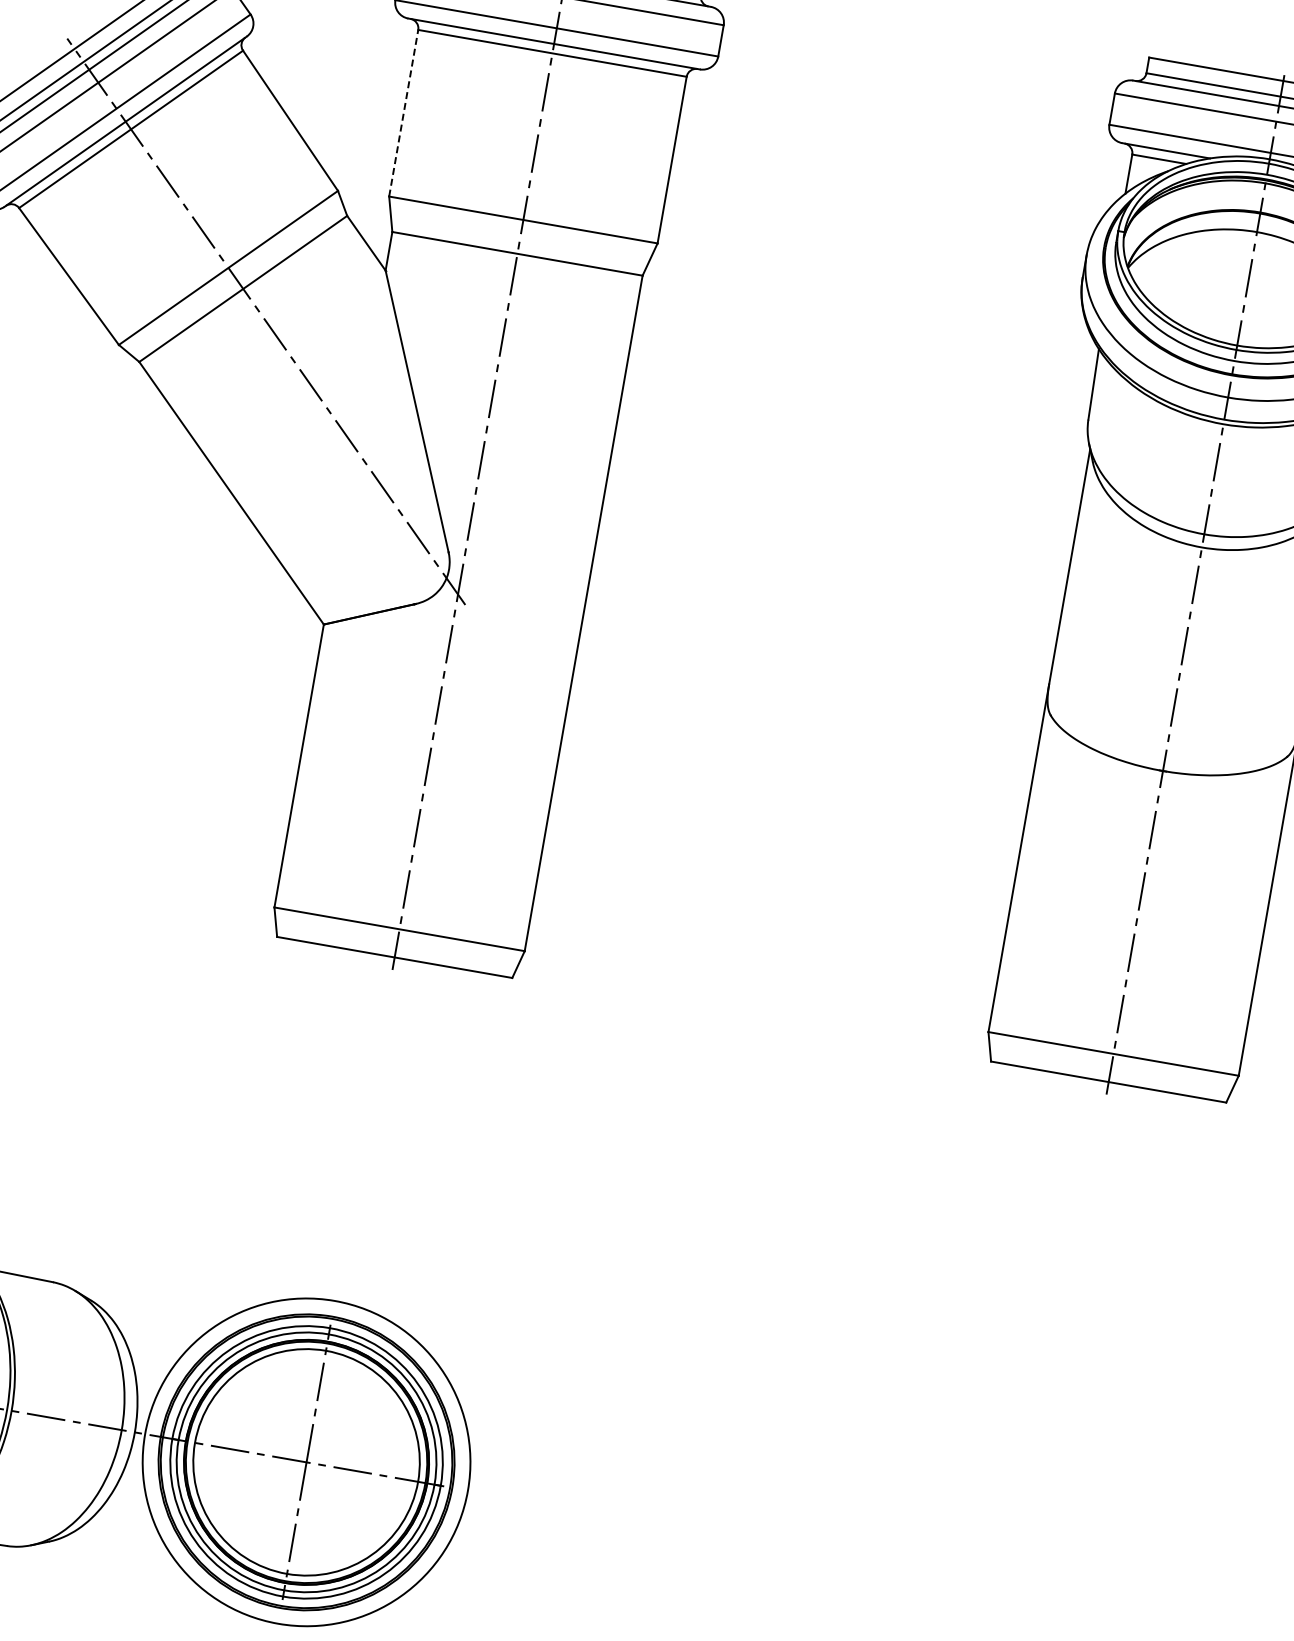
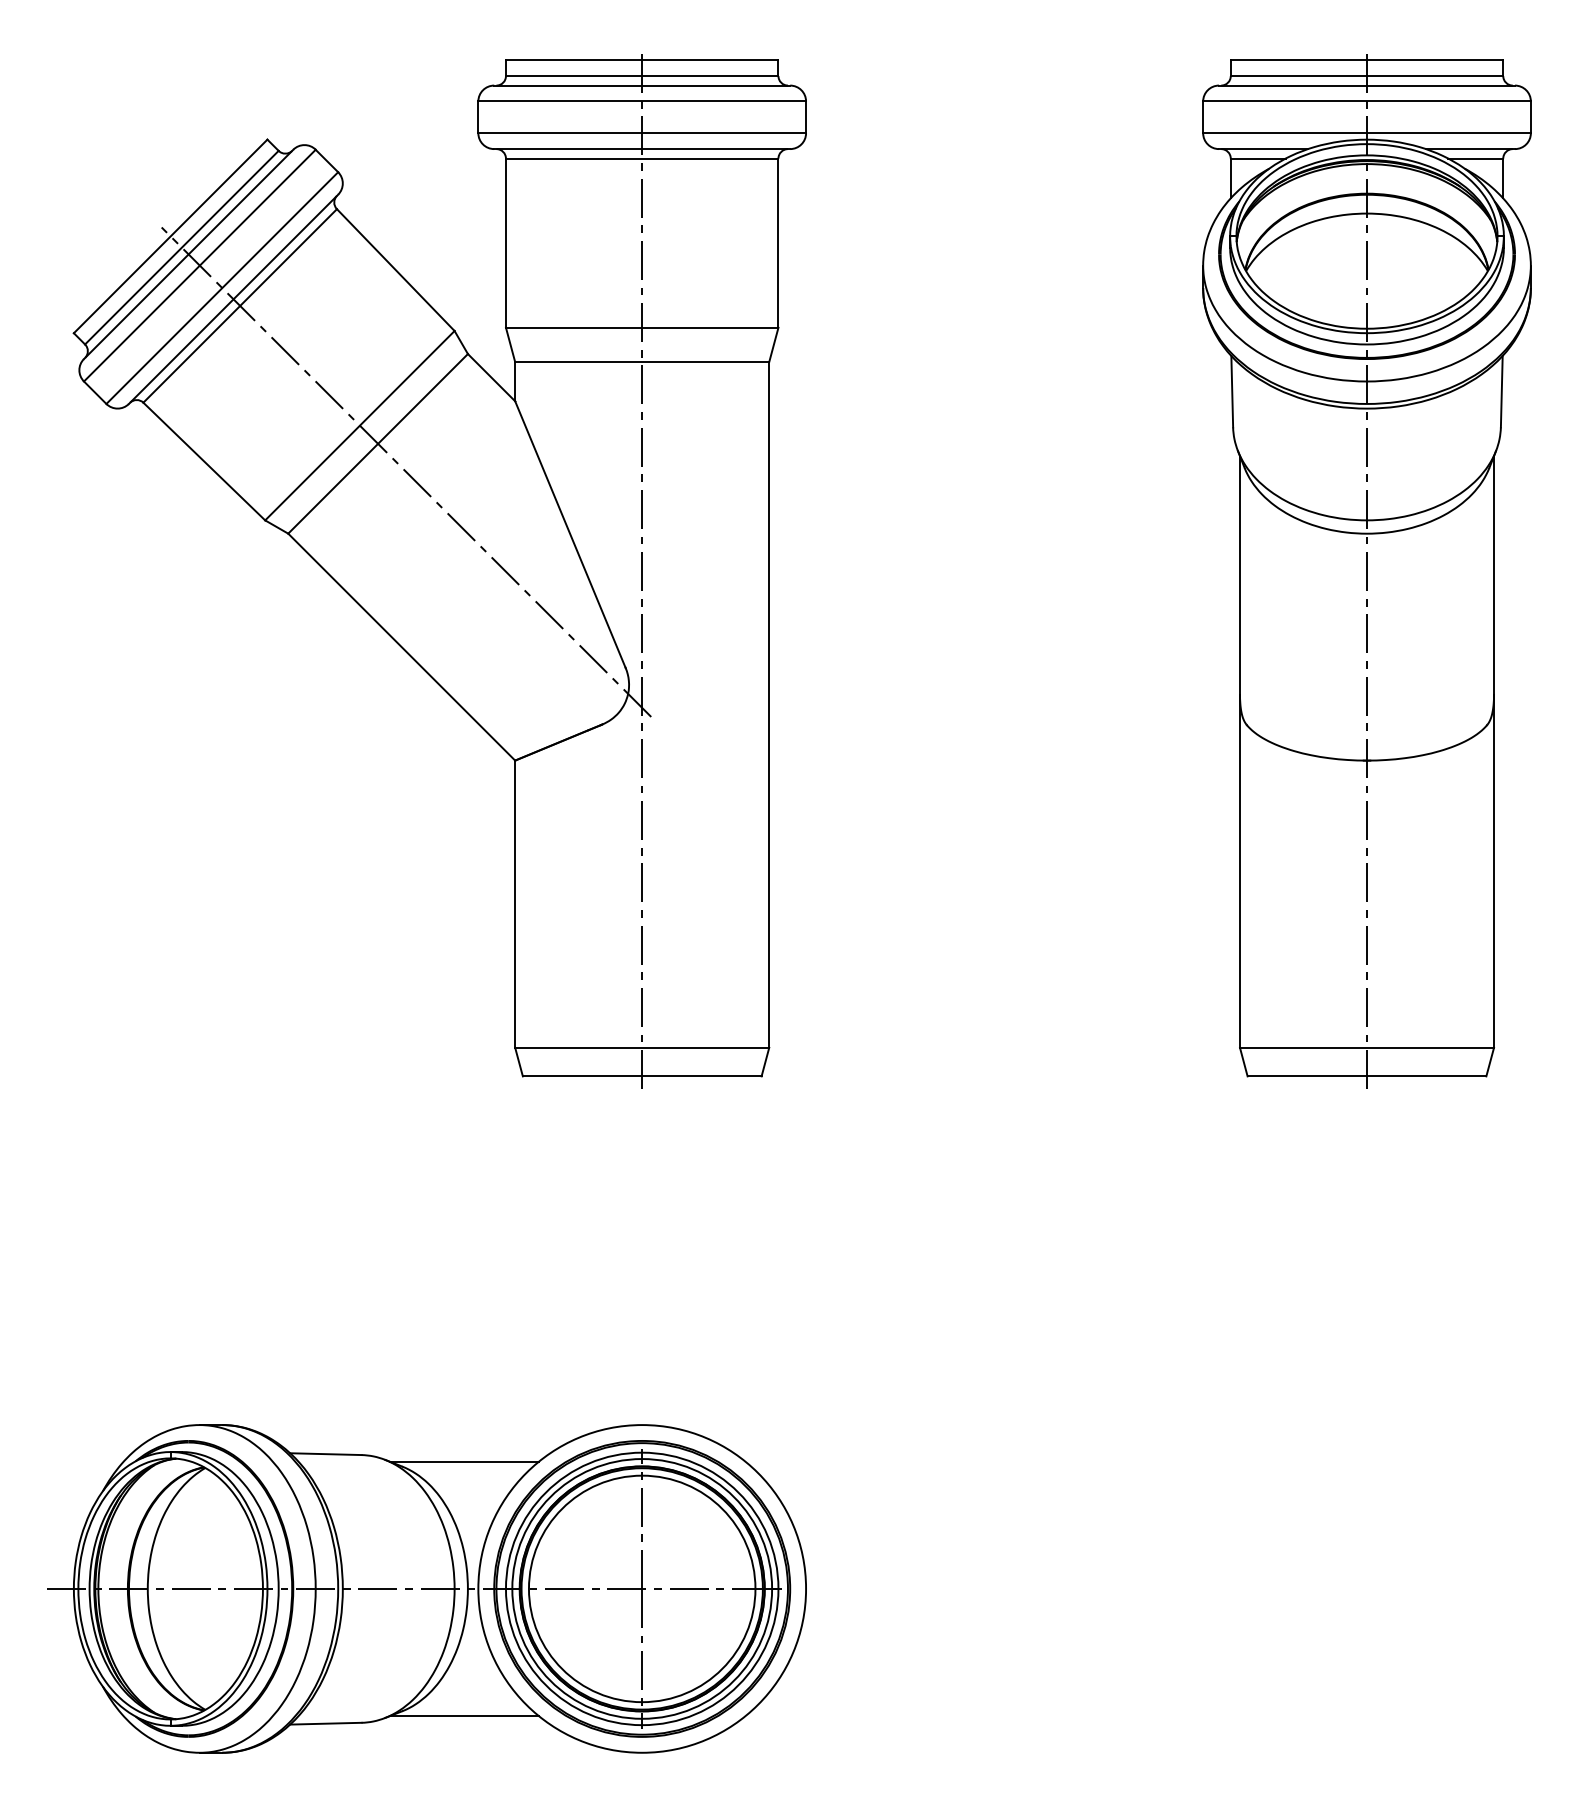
line: (403, 113) -> (505, 243), dashed -> solid
line: (153, 1306) -> (464, 1461), added
line: (109, 1556) -> (464, 1715), added

